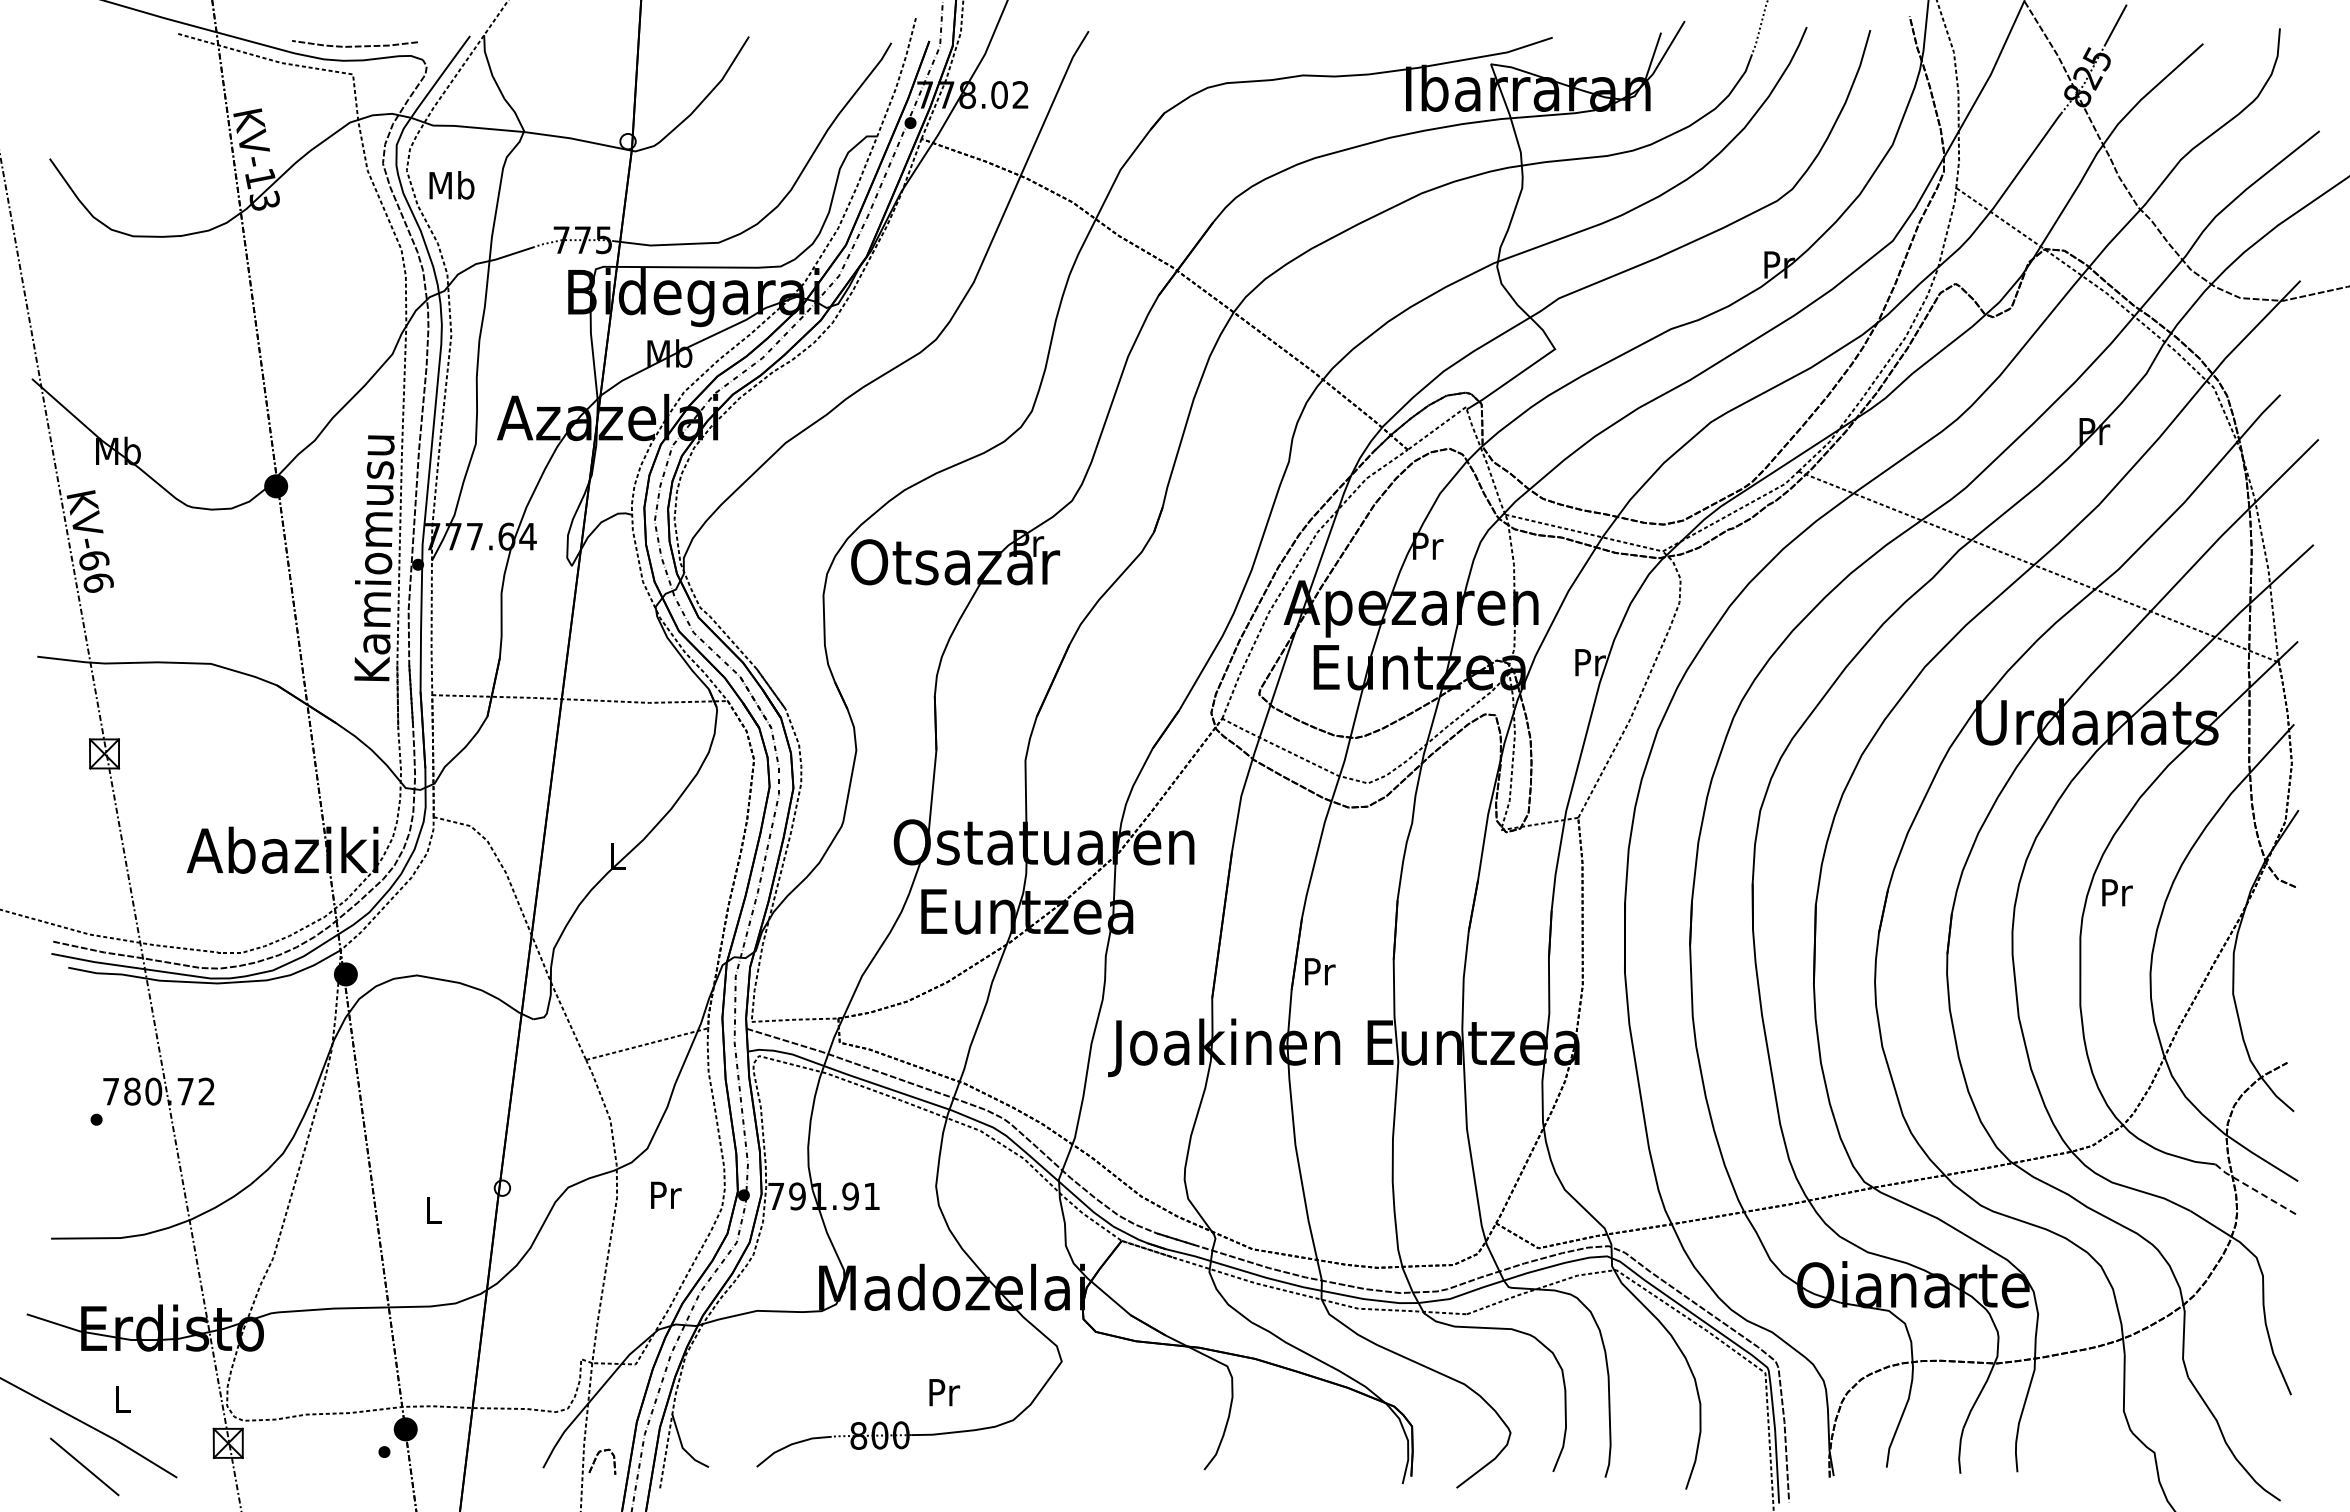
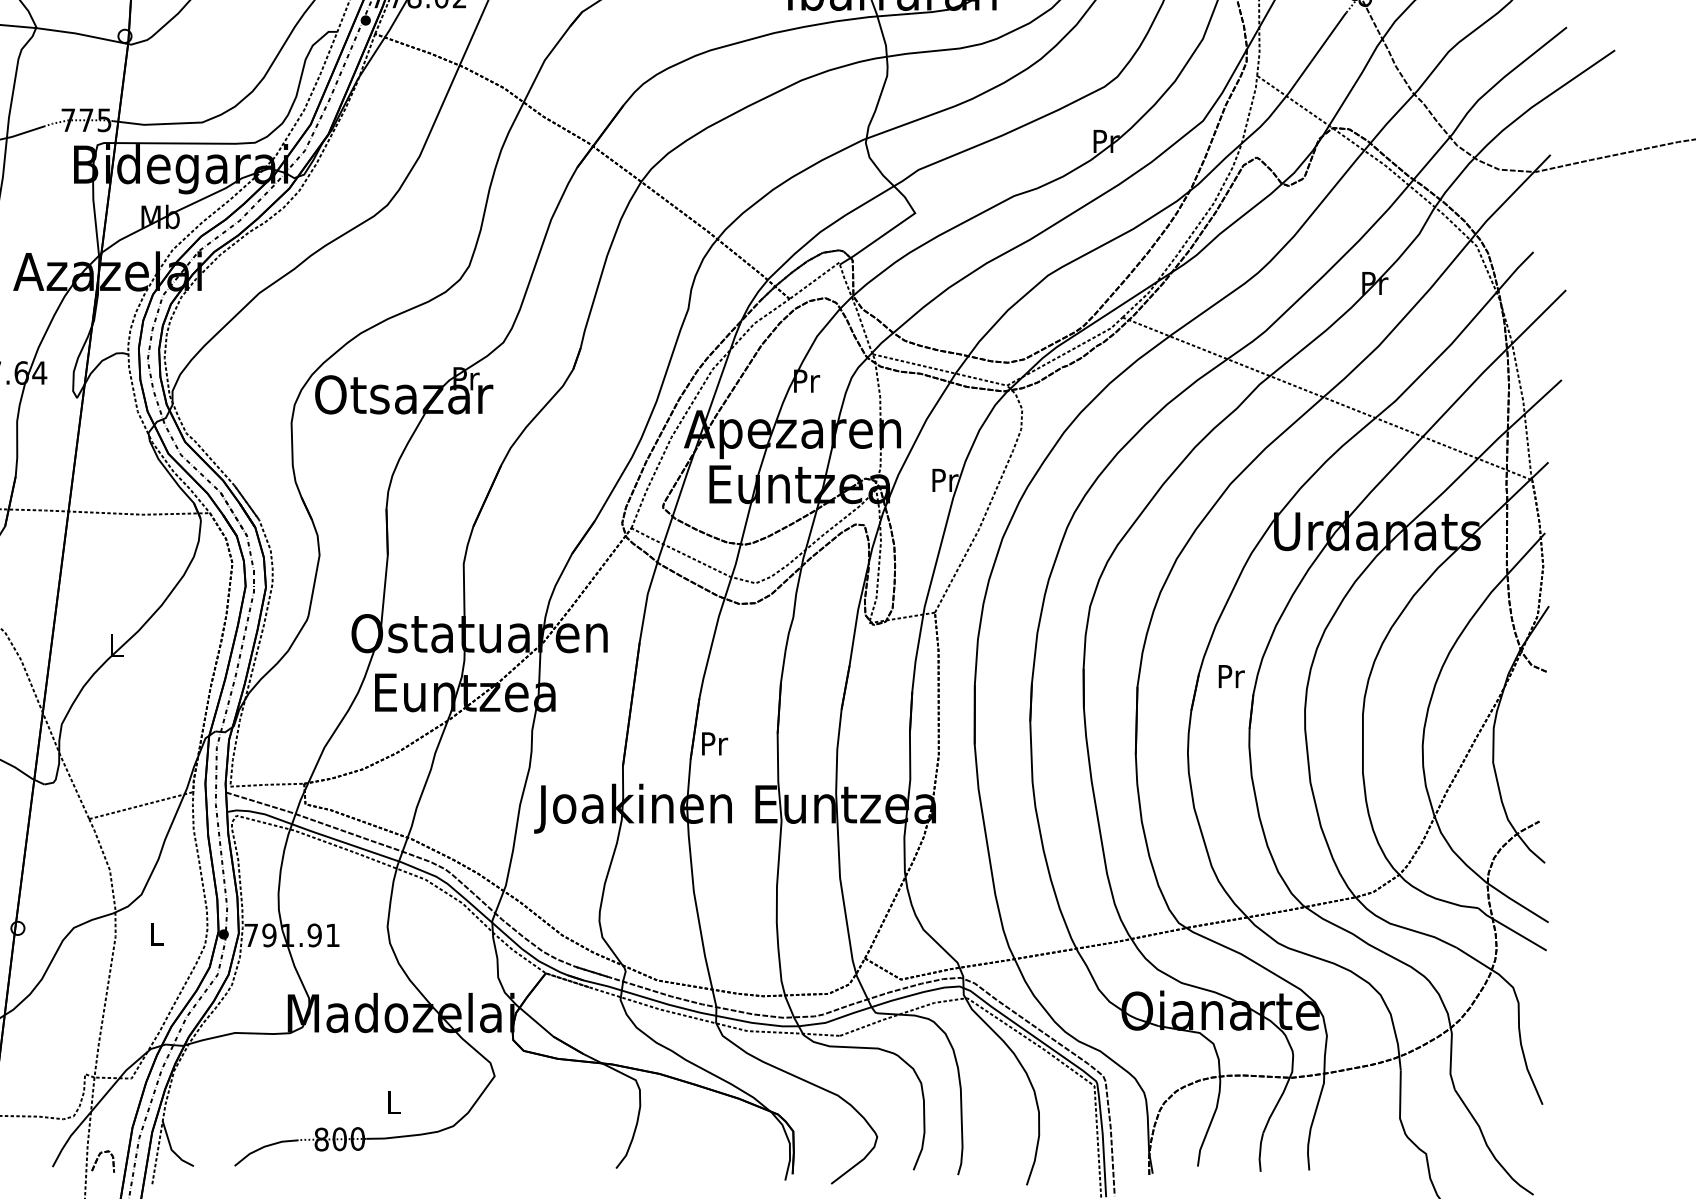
text: (2117, 892) -> (1231, 676), moved
line: (2254, 1189) -> (1511, 929), dashed -> solid
text: (666, 1194) -> (157, 933), Pr -> L
text: (944, 1392) -> (394, 1102), Pr -> L

